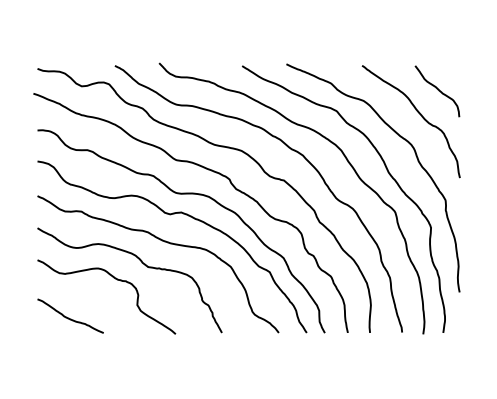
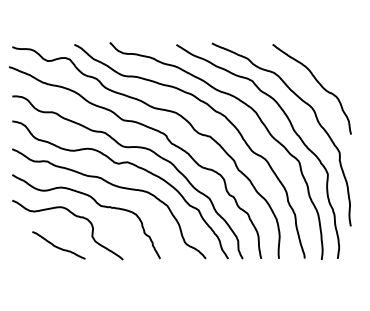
curve: (437, 90) -> (333, 64), removed
curve: (68, 317) -> (57, 246), moved

